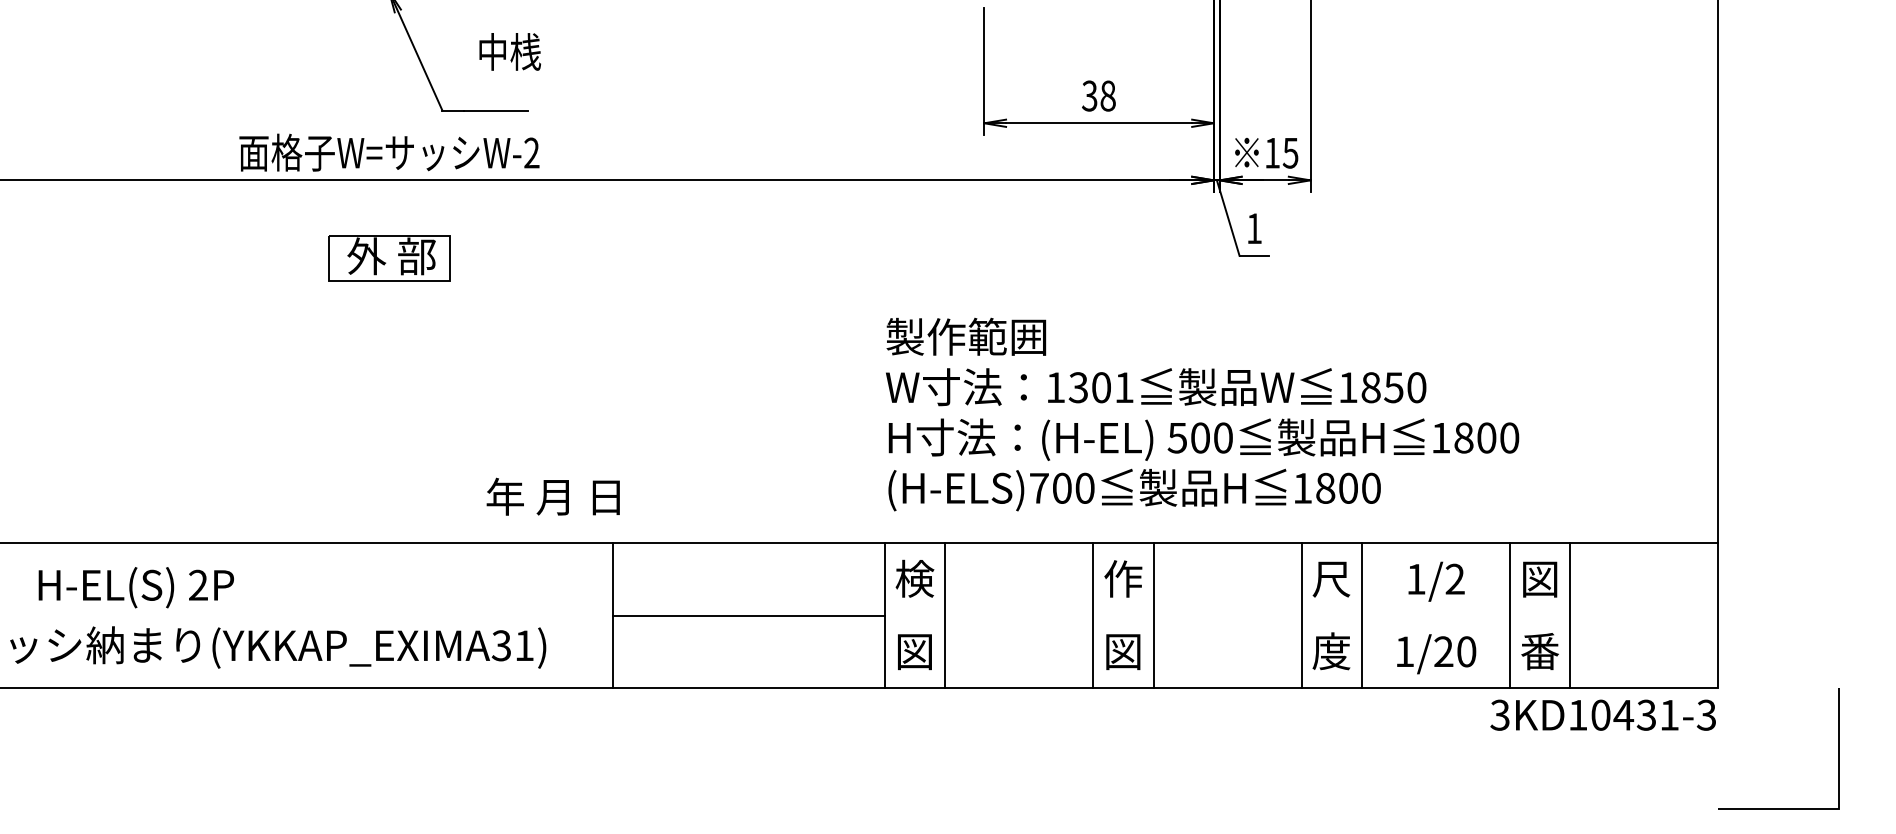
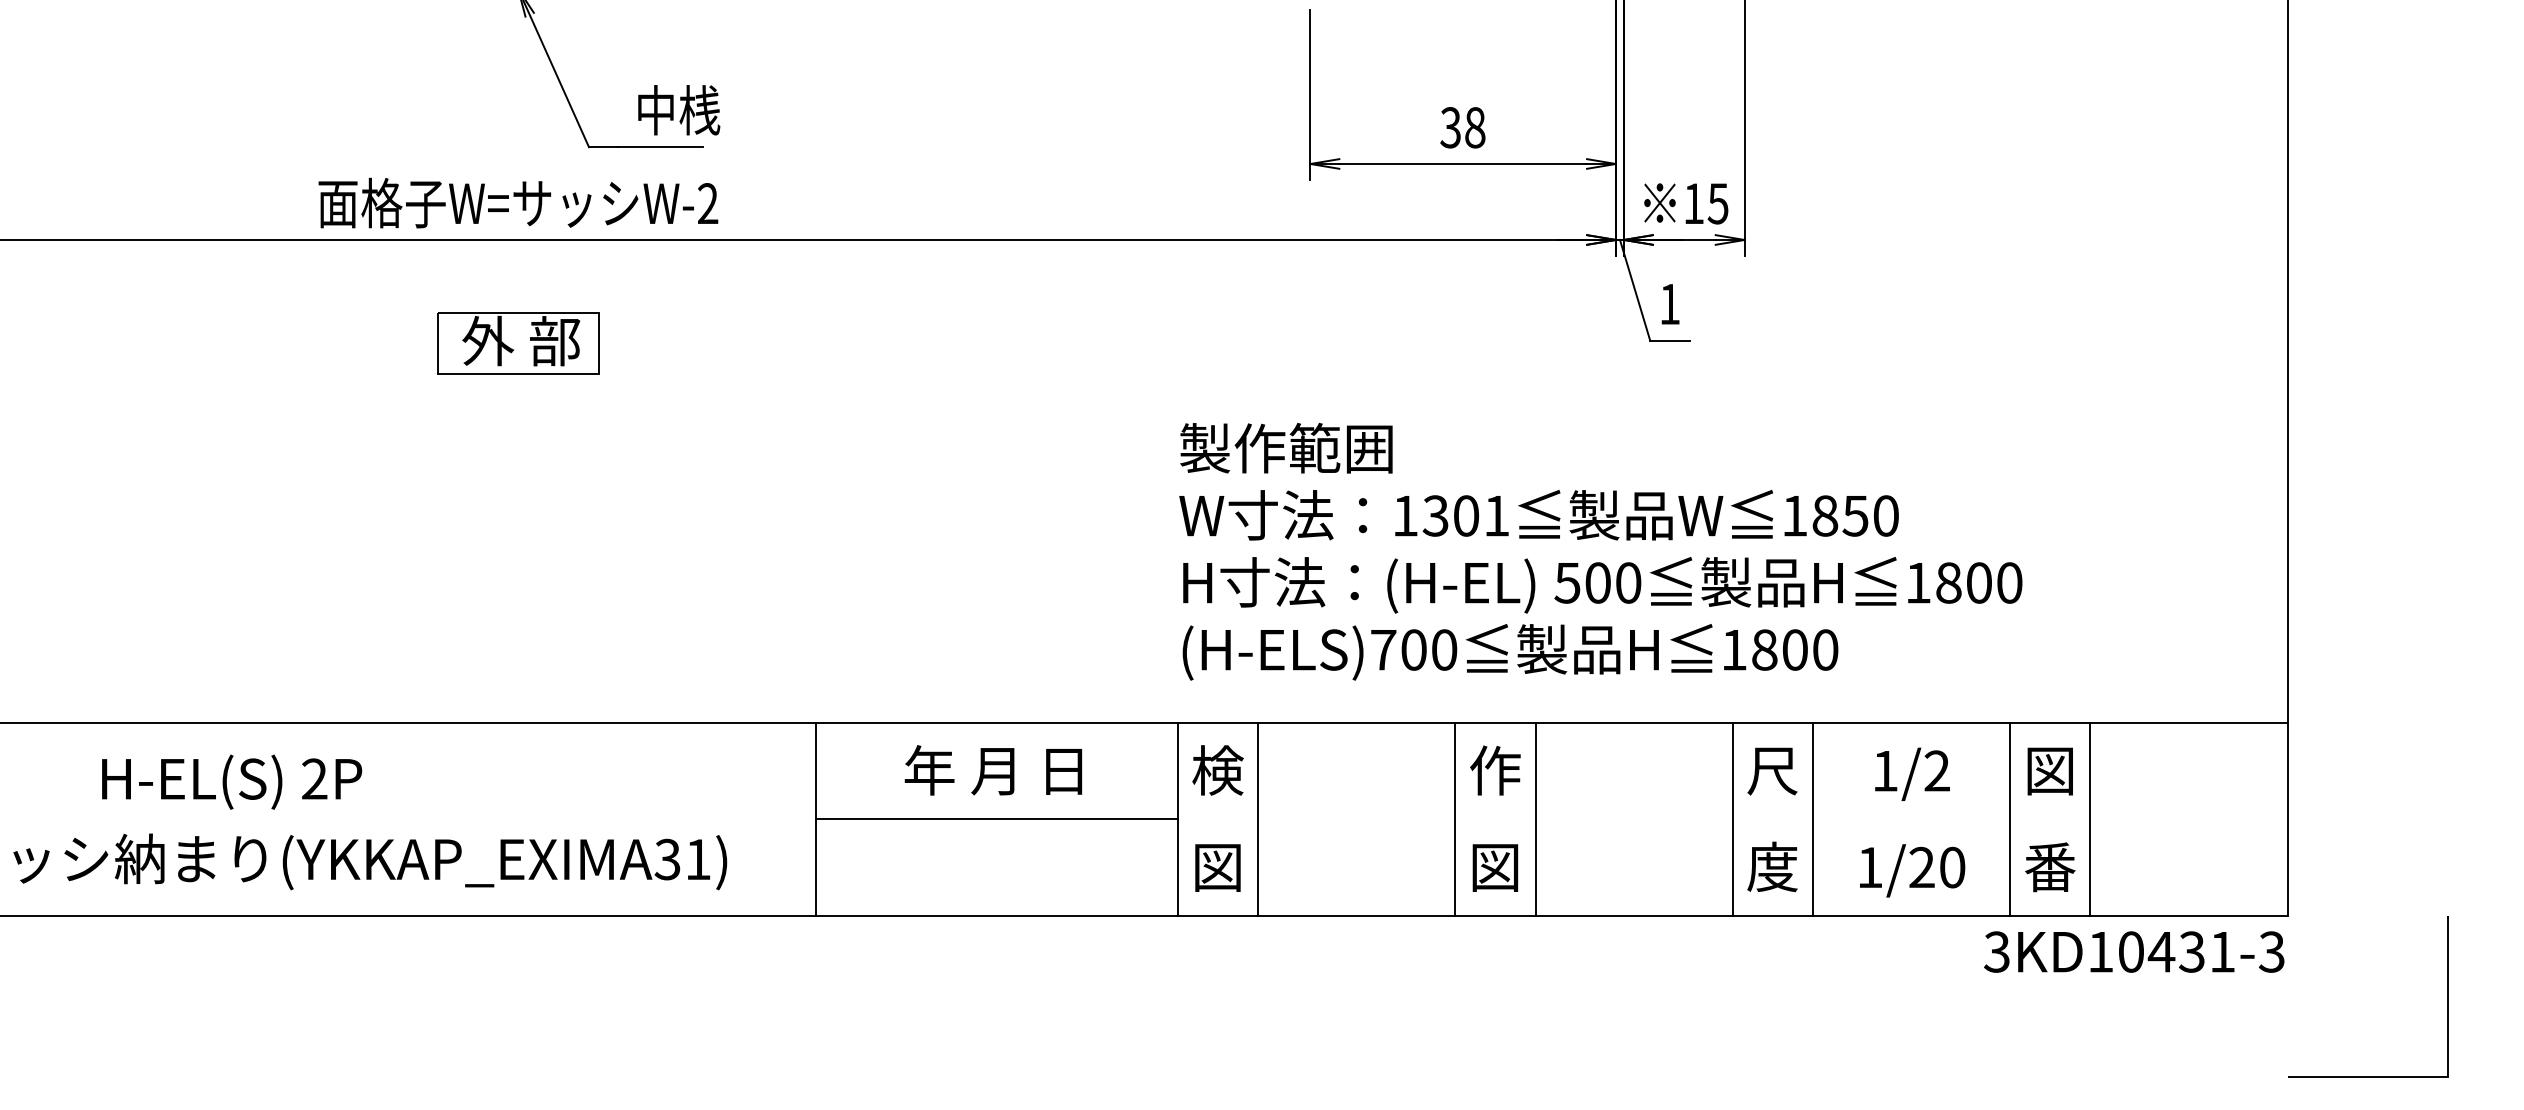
text: (509, 51) -> (678, 109), moved
text: (552, 496) -> (992, 770), moved
text: (135, 587) -> (230, 781), moved

